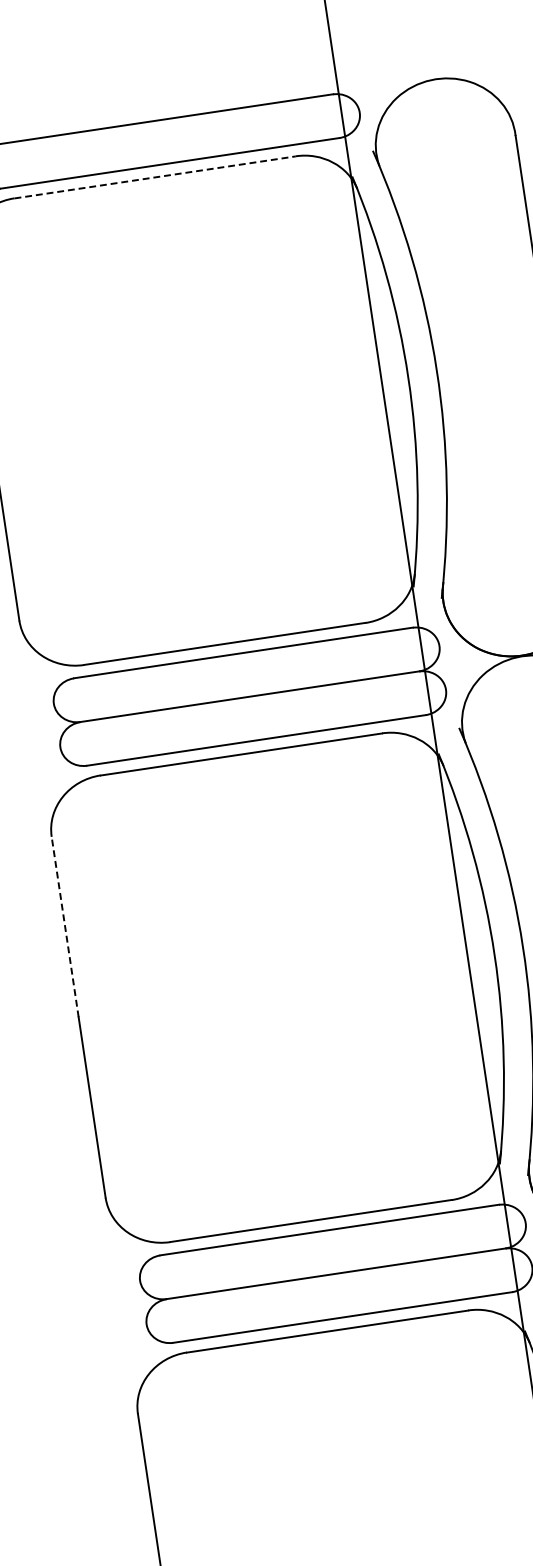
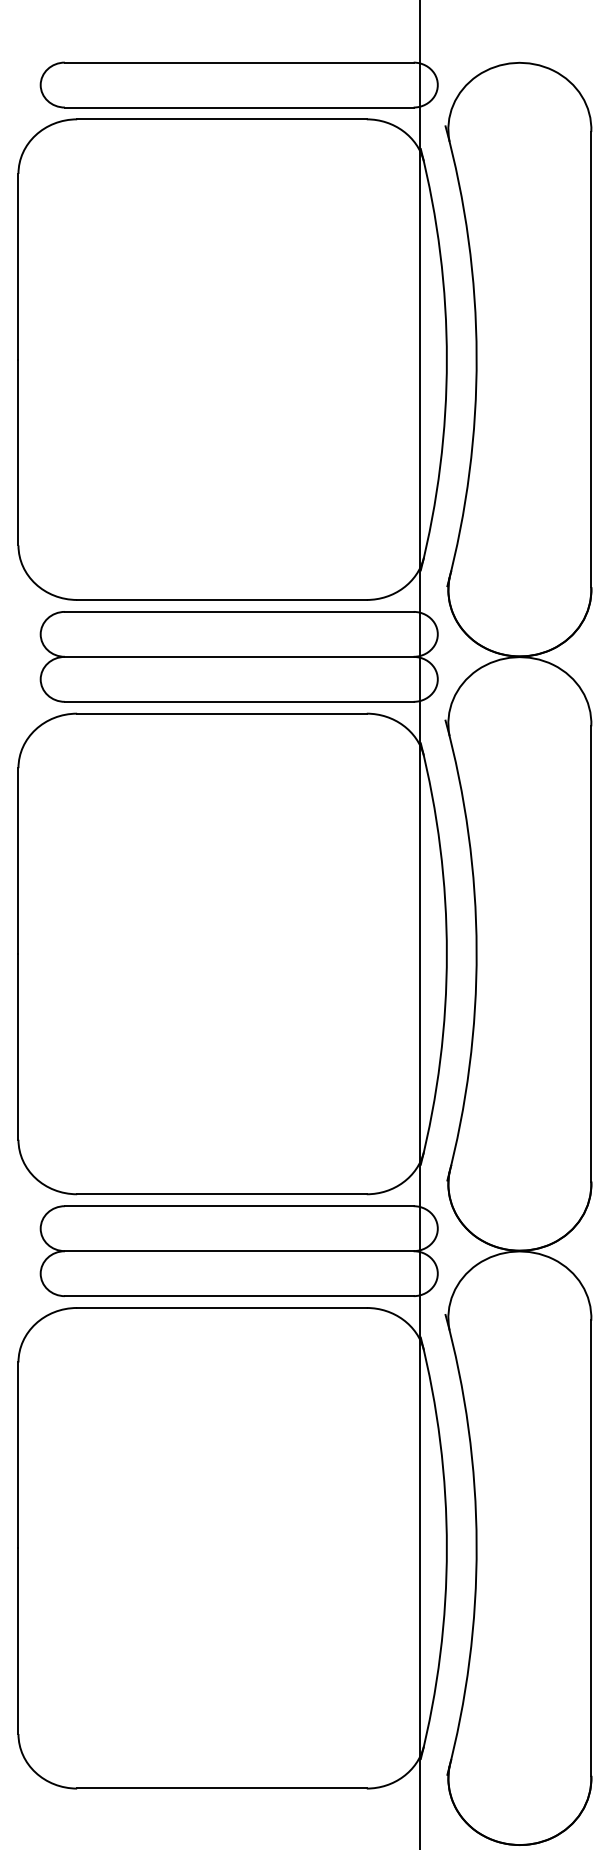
line: (154, 177) -> (221, 119), dashed -> solid
line: (65, 927) -> (18, 861), dashed -> solid

